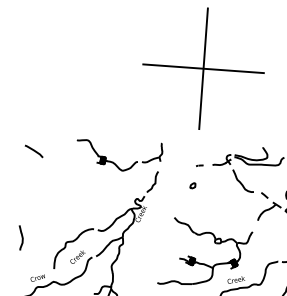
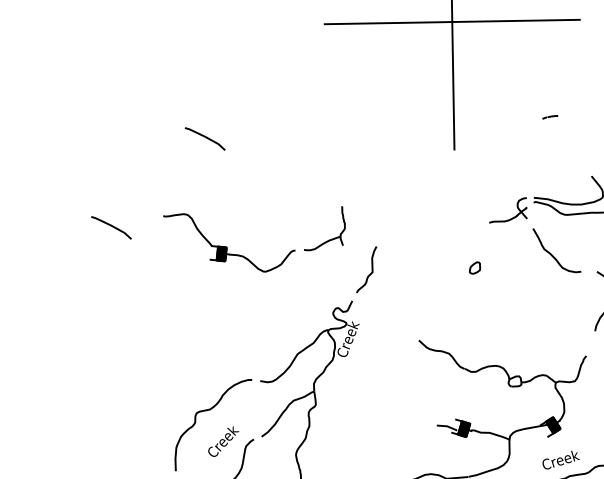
line: (81, 113) -> (204, 138), added
part: (113, 161) -> (243, 254), moved
part: (199, 165) -> (549, 116), moved
part: (192, 185) -> (474, 267), moved
curve: (21, 237) -> (101, 410), removed

